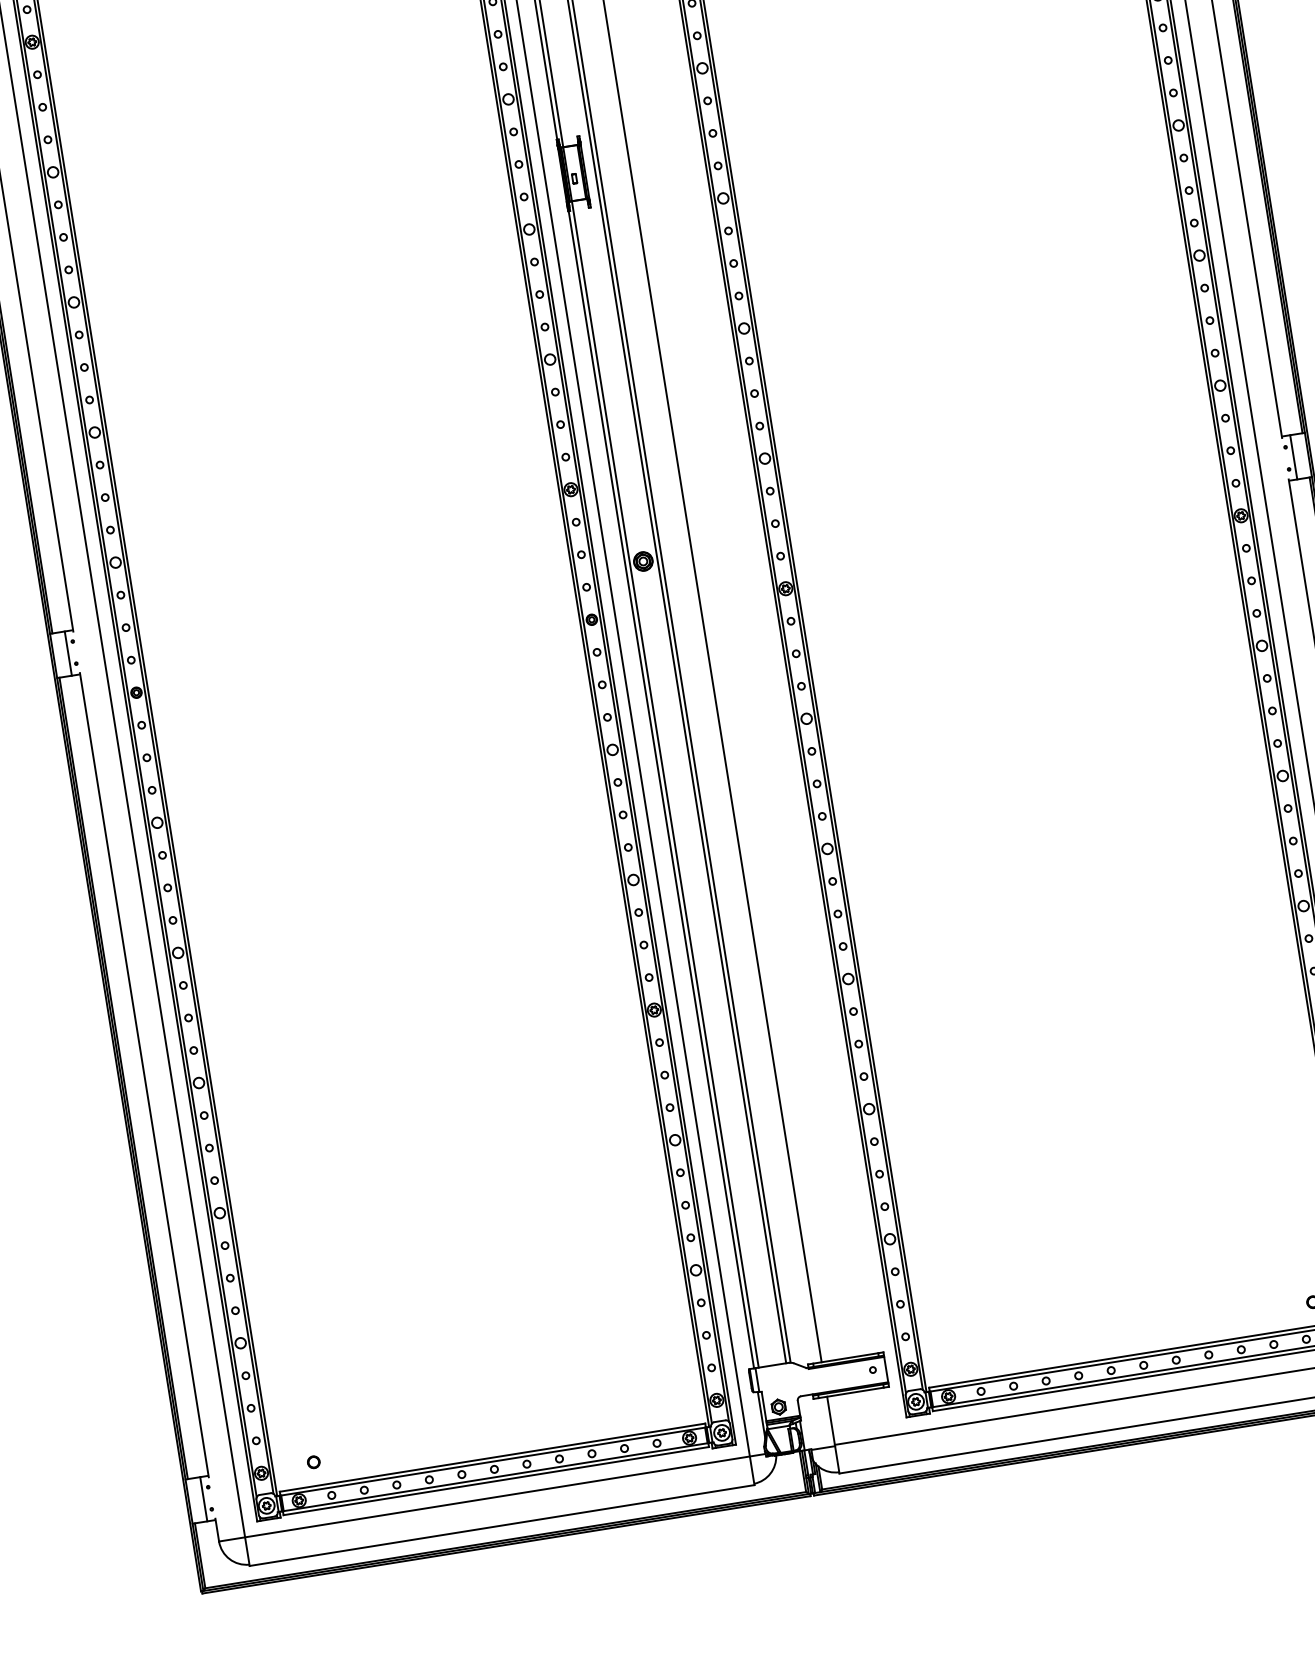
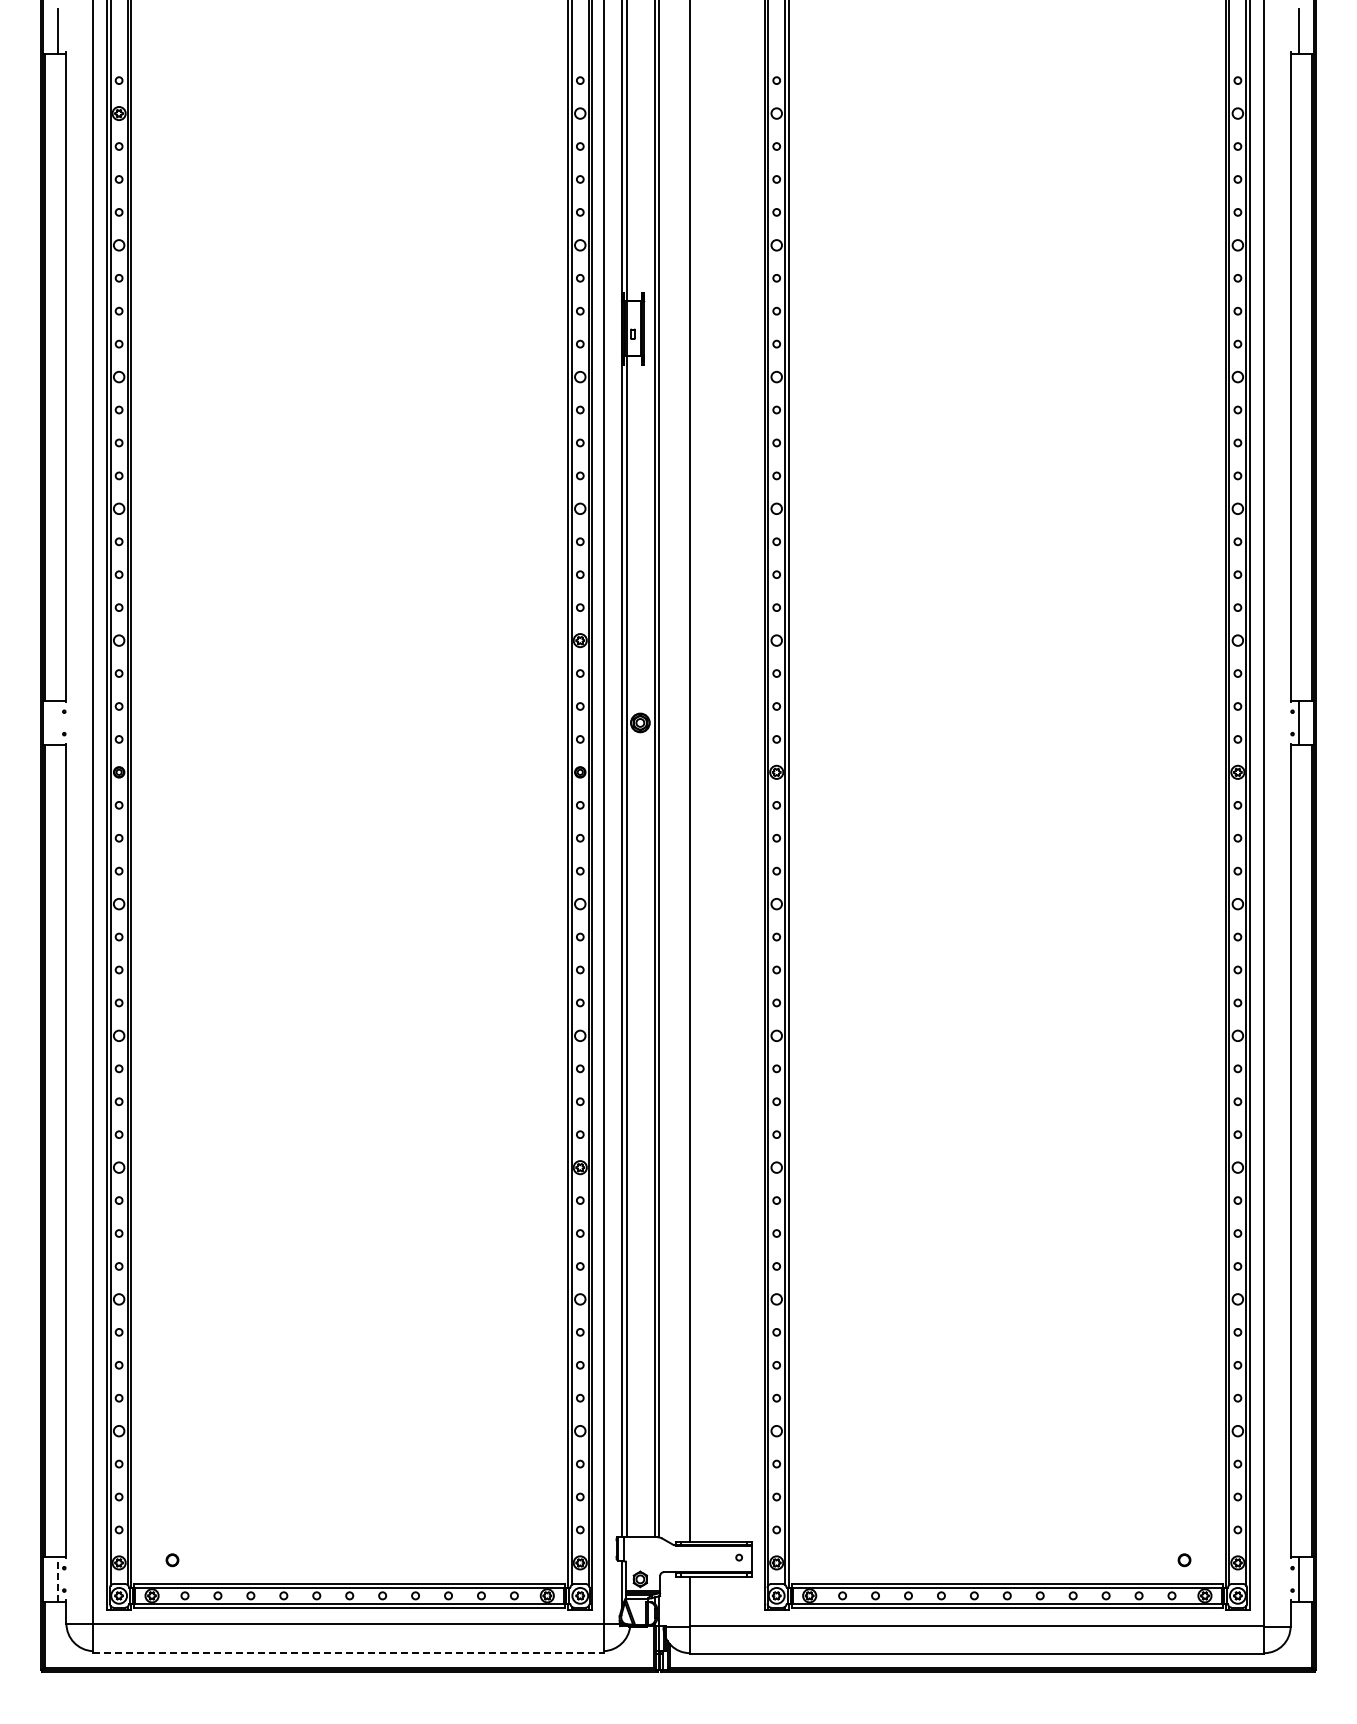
line: (68, 653) -> (58, 722), removed
line: (204, 1498) -> (58, 1578), solid -> dashed
line: (502, 1525) -> (348, 1652), solid -> dashed

